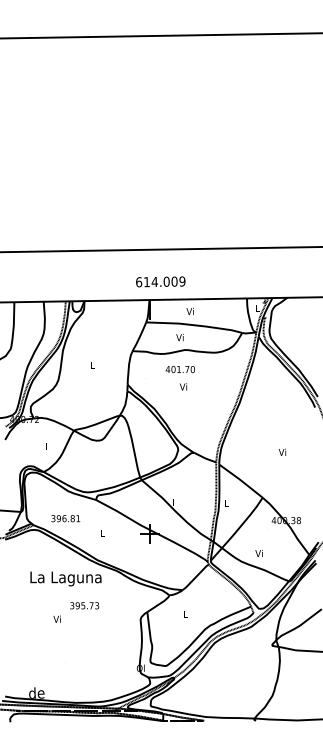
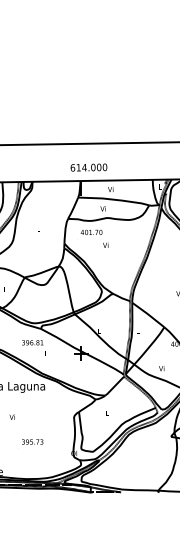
text: (182, 281) -> (105, 167), 614.009 -> 614.000
text: (179, 369) -> (90, 232), moved
text: (65, 518) -> (32, 342), moved
text: (84, 605) -> (32, 441), moved

